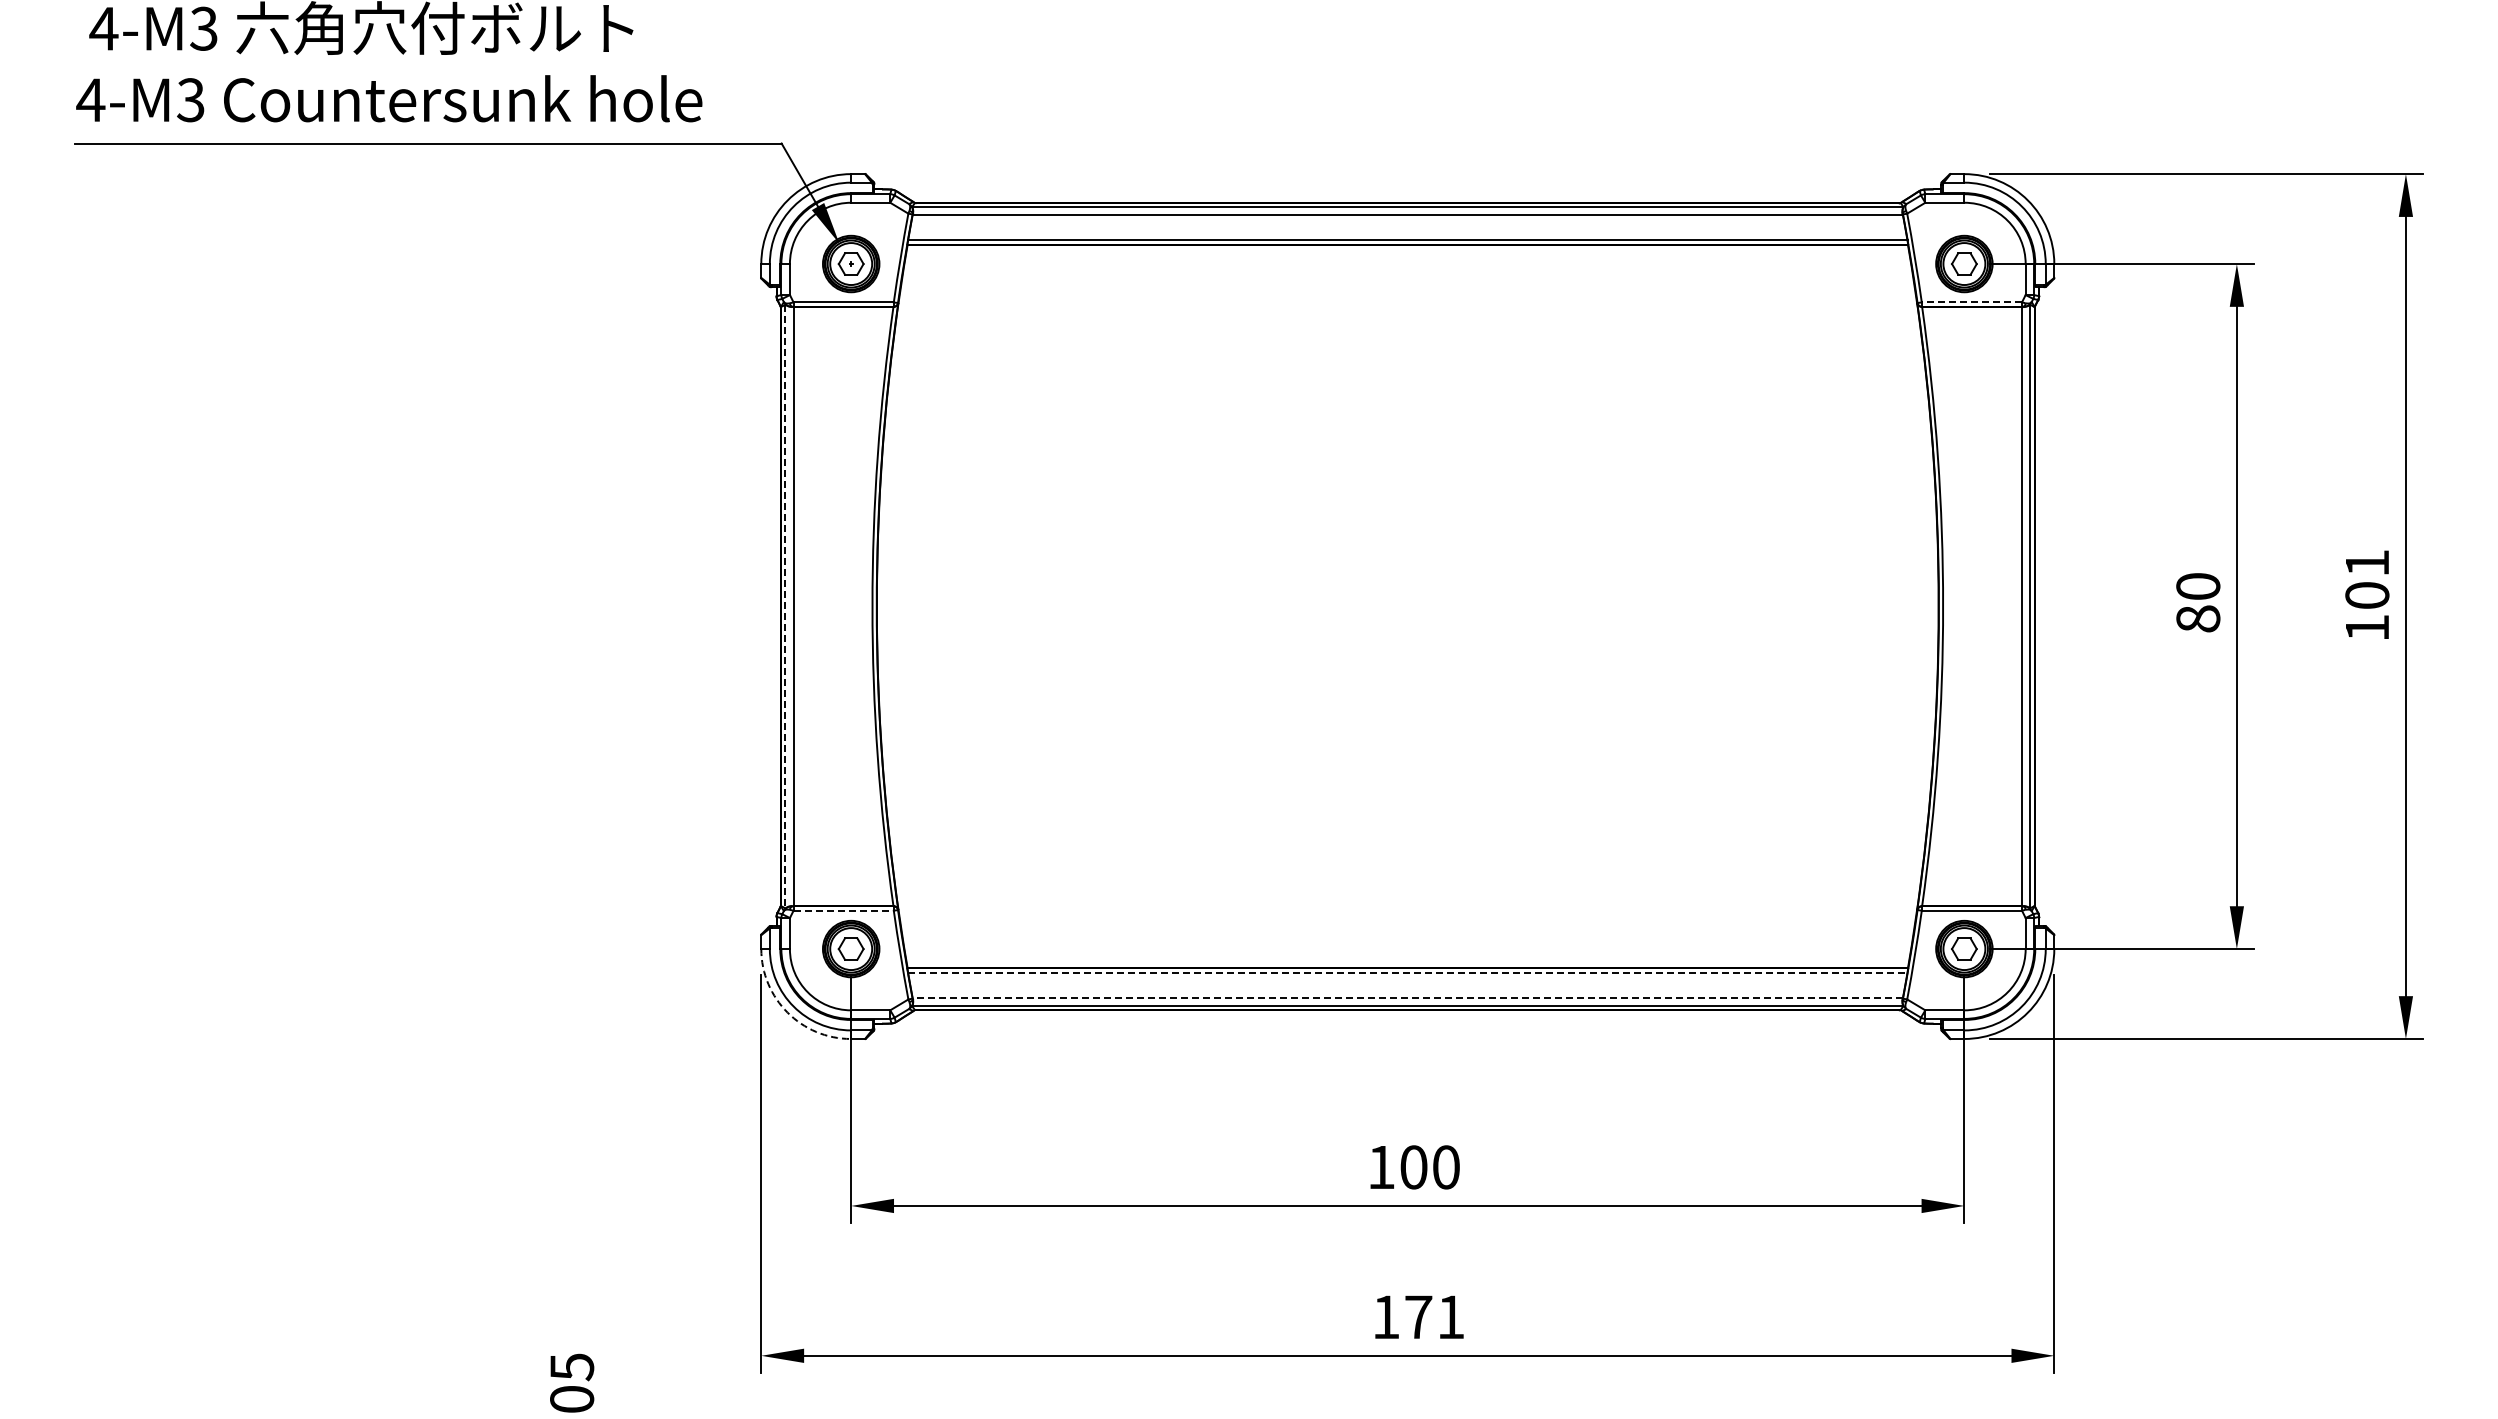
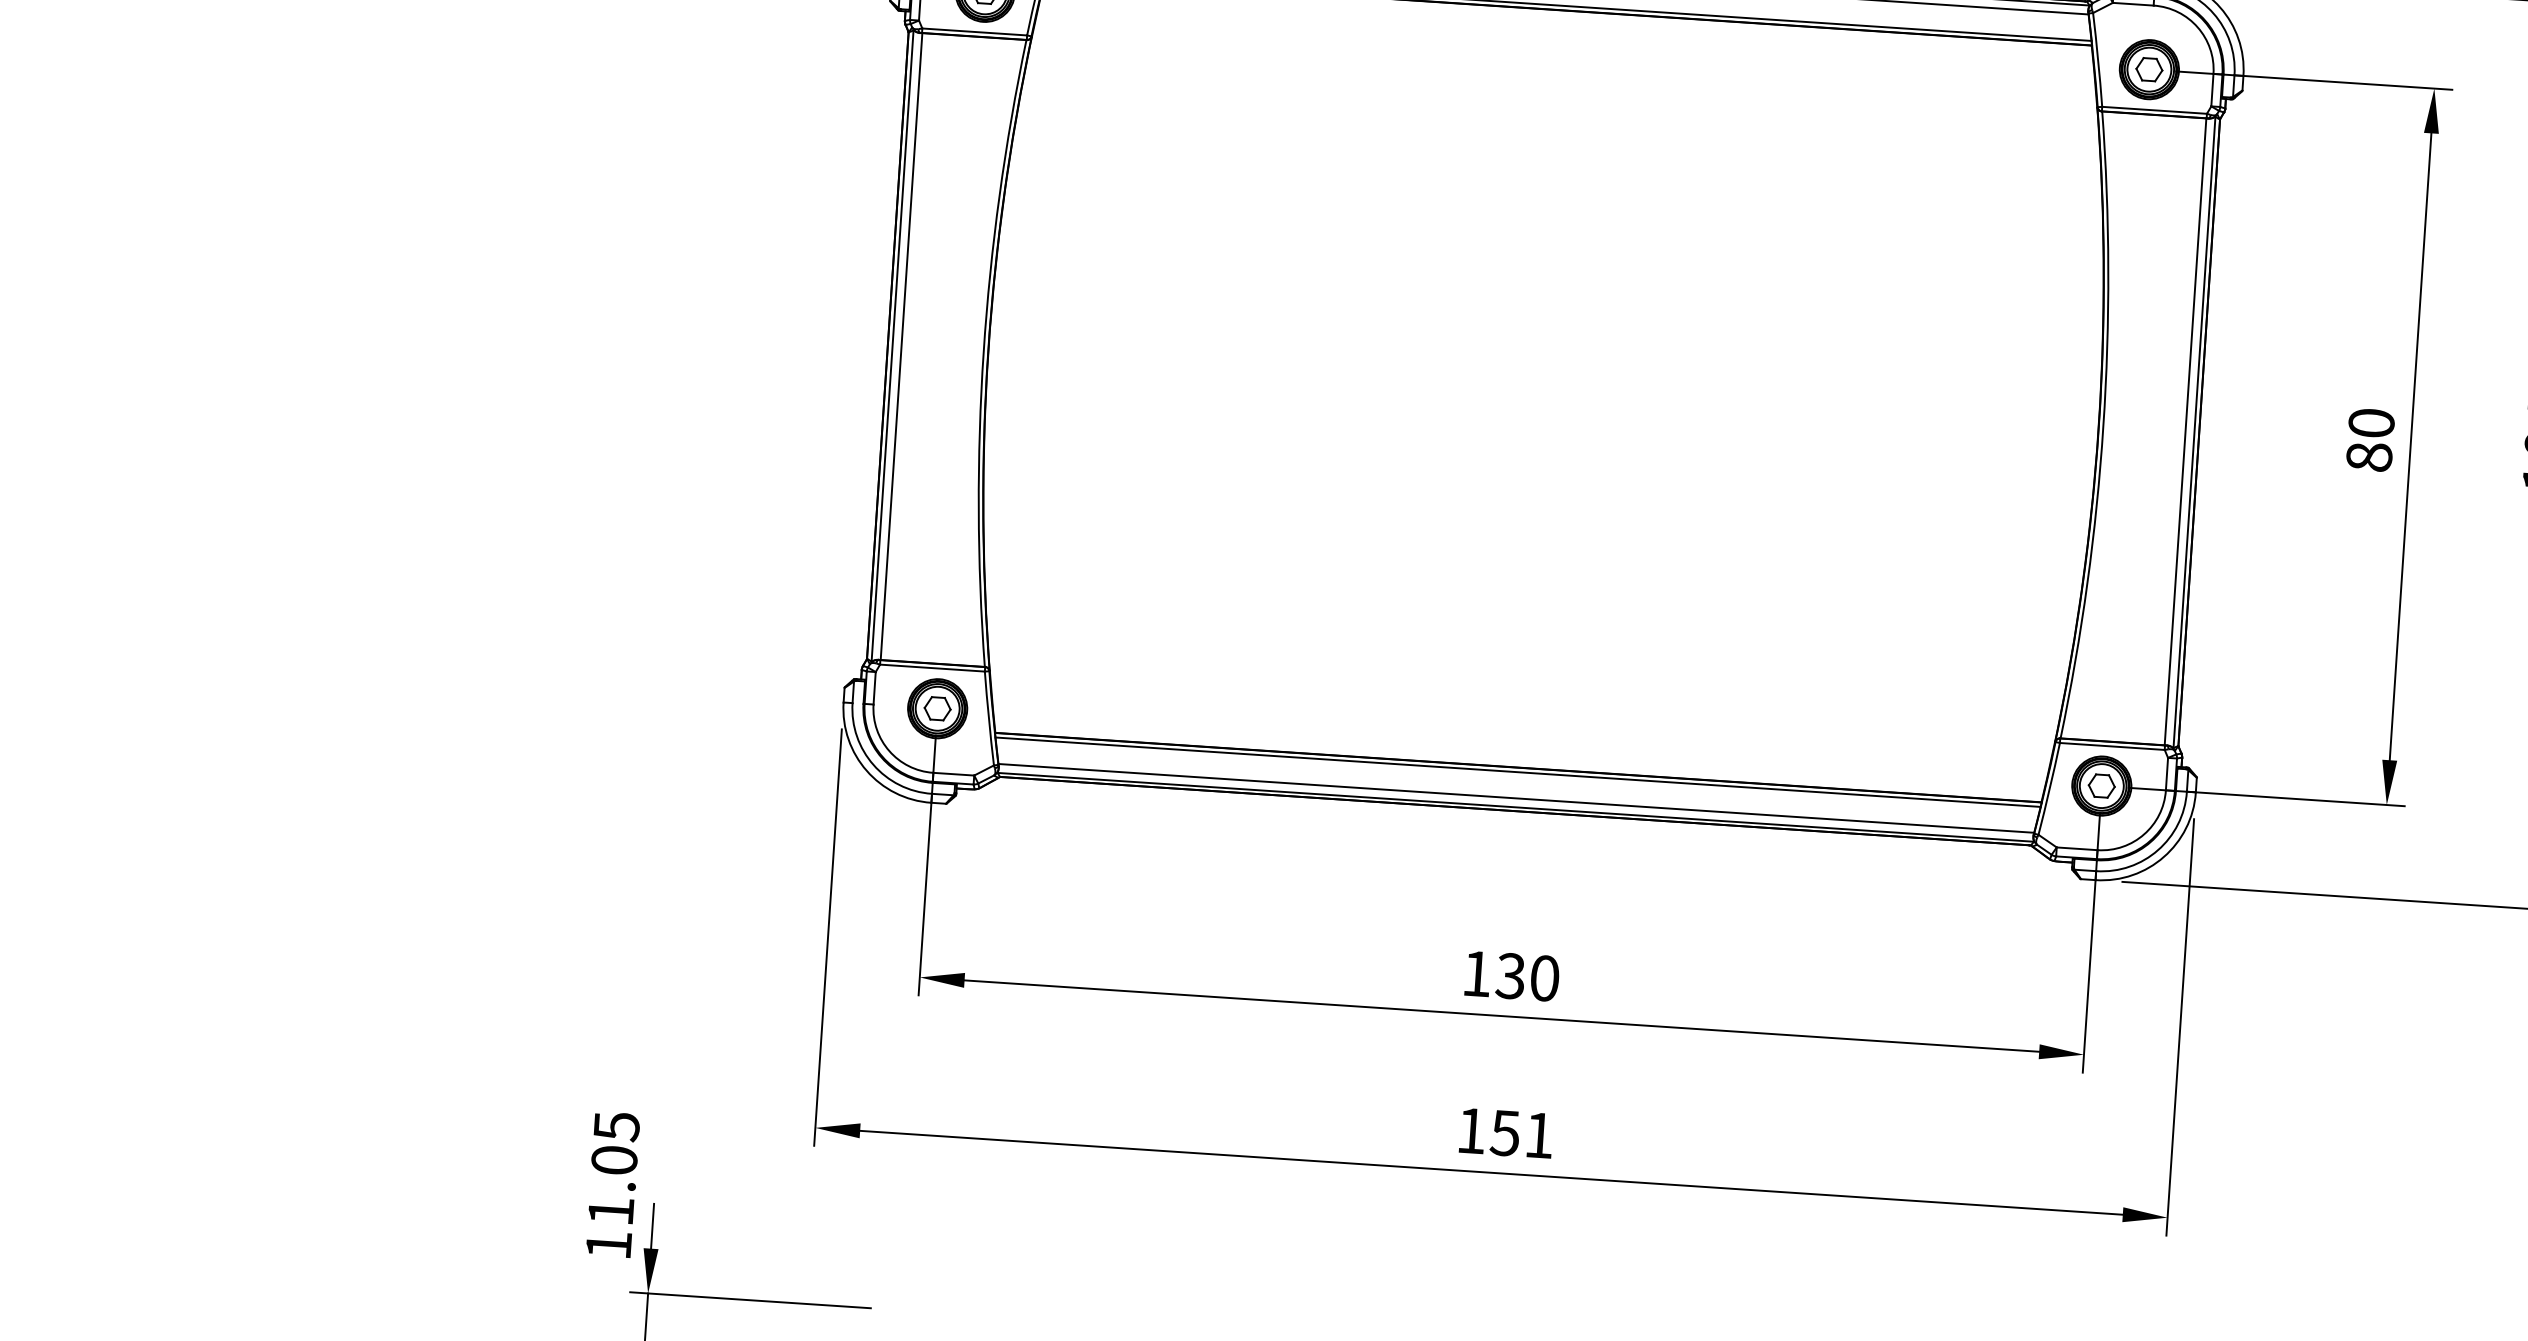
line: (1971, 302) -> (2154, 110), dashed -> solid
line: (785, 606) -> (892, 345), dashed -> solid
line: (844, 910) -> (933, 667), dashed -> solid
line: (1407, 972) -> (1517, 771), dashed -> solid
line: (1407, 997) -> (1516, 798), dashed -> solid
arc: (787, 1012) -> (866, 770), dashed -> solid
text: (1413, 1167) -> (1510, 976), 100 -> 130
text: (1418, 1317) -> (1505, 1133), 171 -> 151

